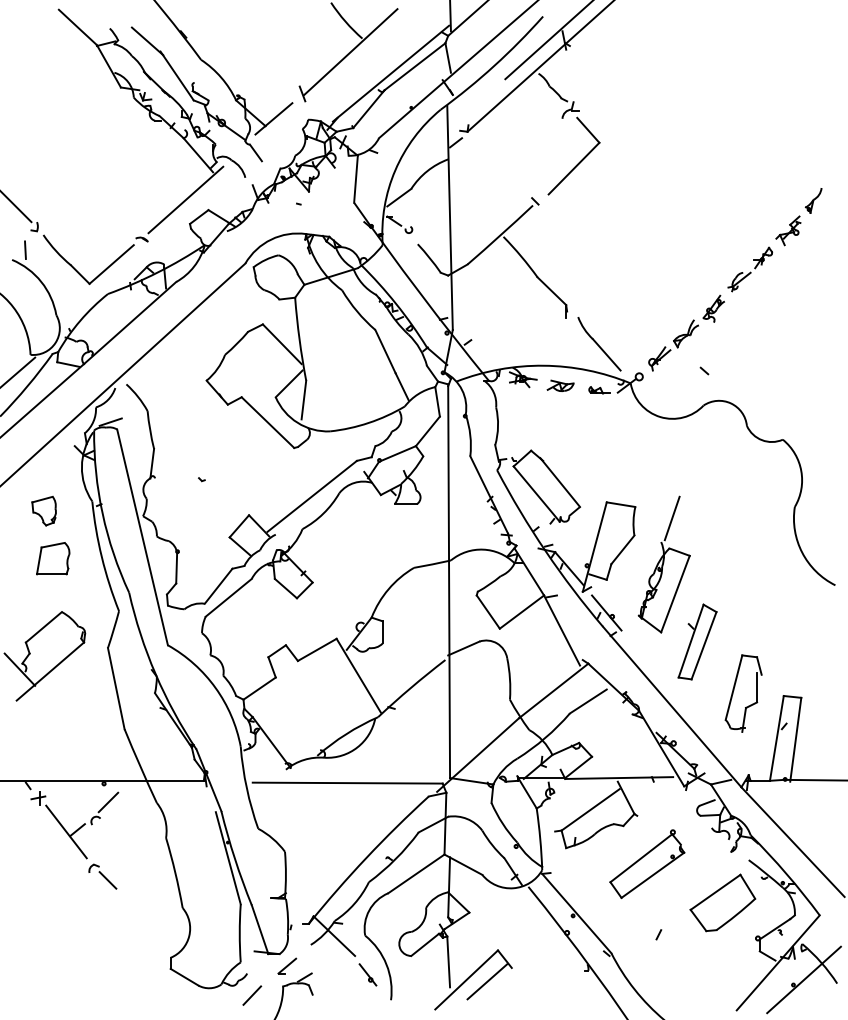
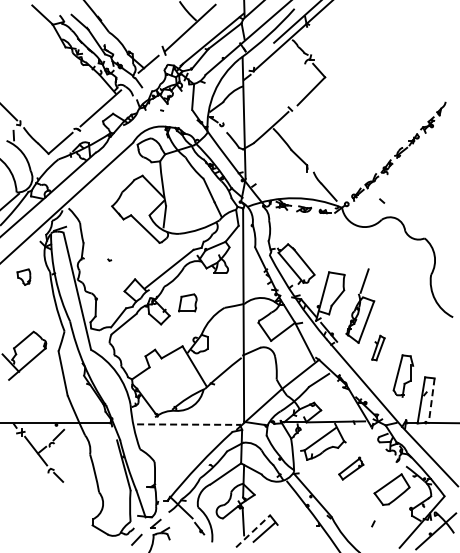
part: (52, 557) -> (187, 302), moved
part: (697, 640) -> (378, 347), size x0.6
line: (795, 740) -> (431, 401), solid -> dashed
line: (347, 782) -> (188, 424), solid -> dashed
part: (648, 863) -> (351, 468), size x0.6
line: (659, 934) -> (373, 523), moved
line: (467, 980) -> (253, 531), solid -> dashed

